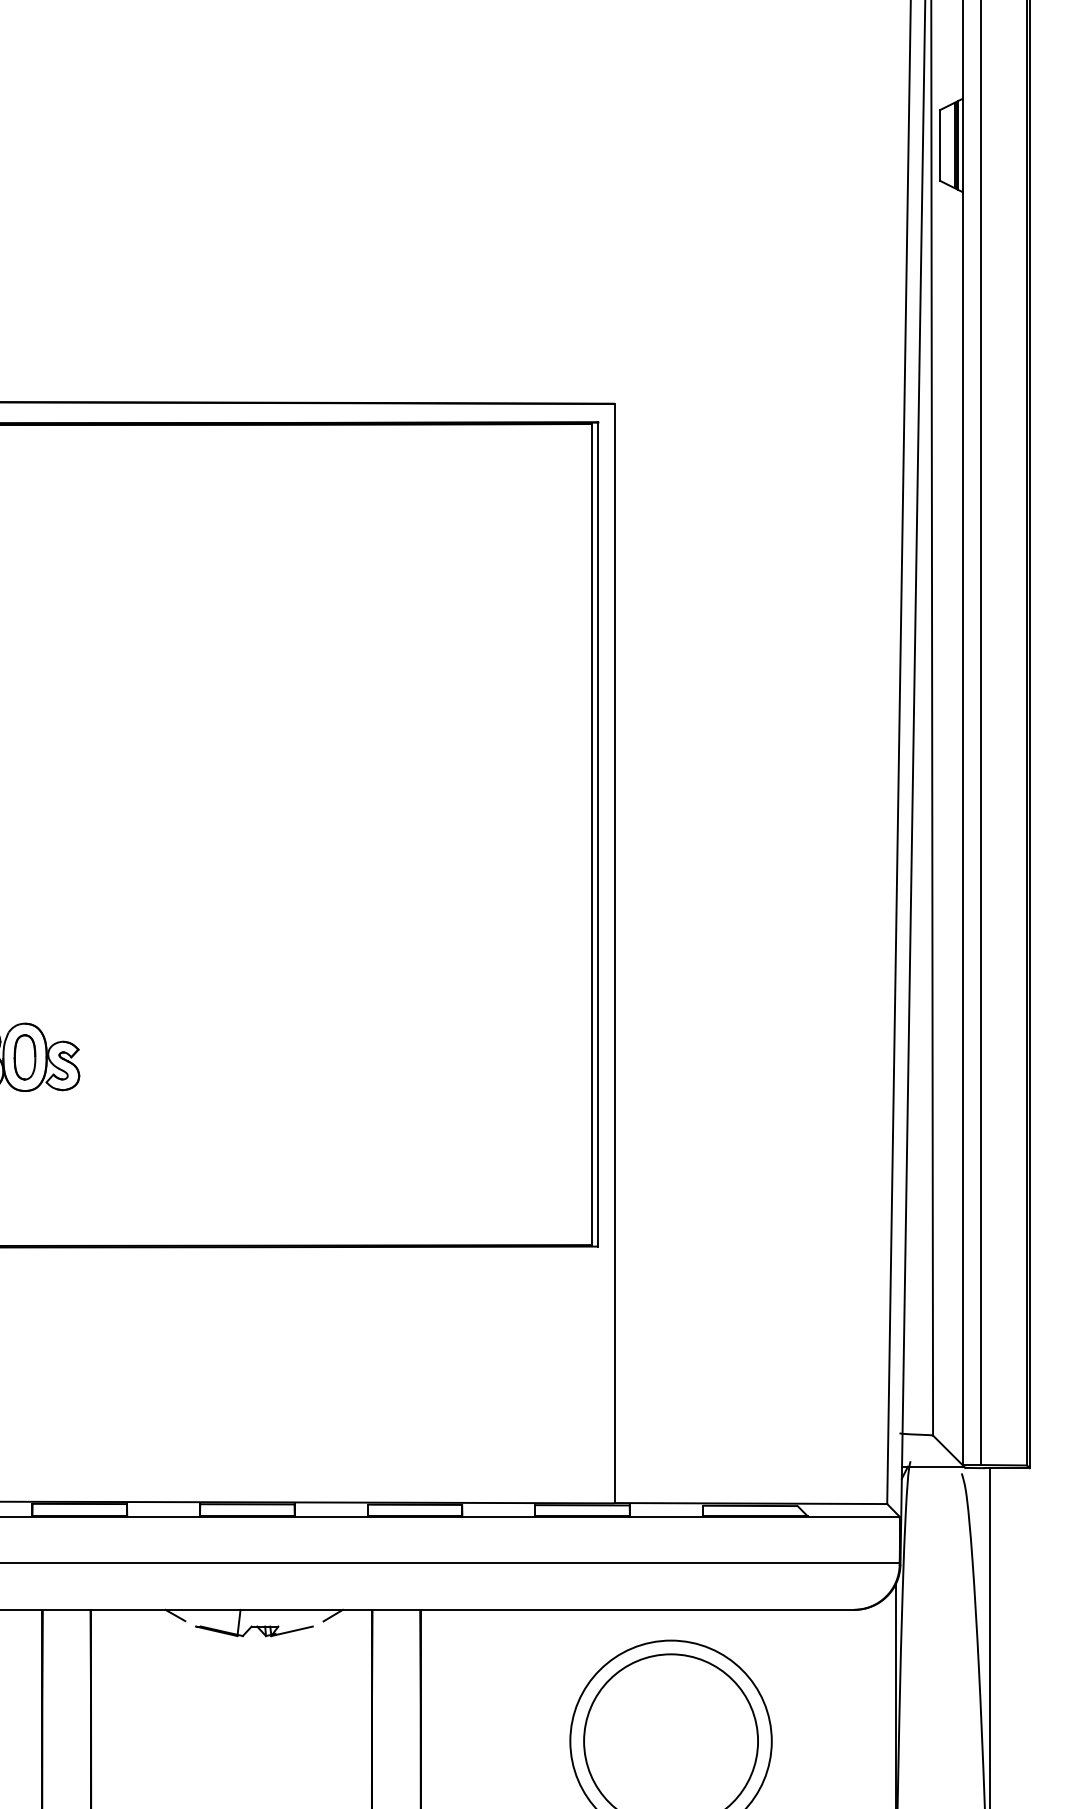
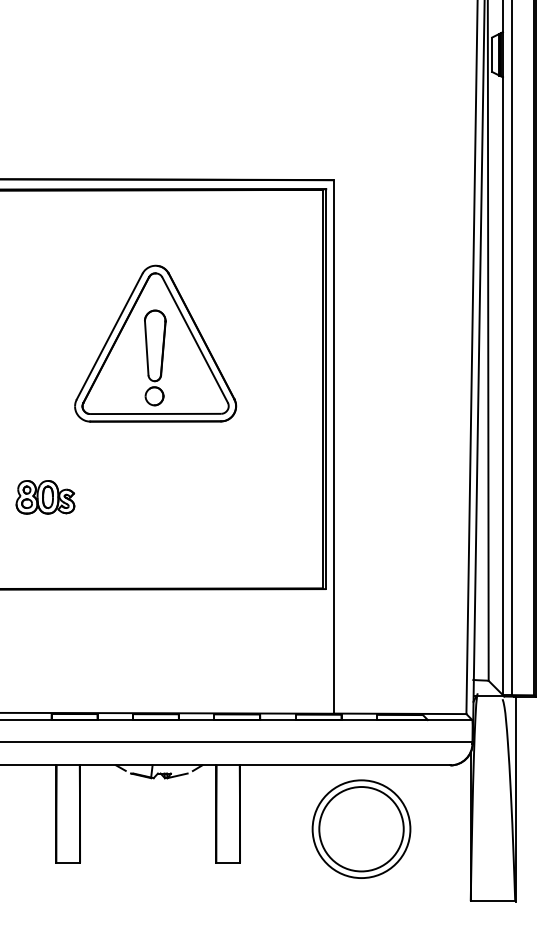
part: (246, 740) -> (155, 343), added

